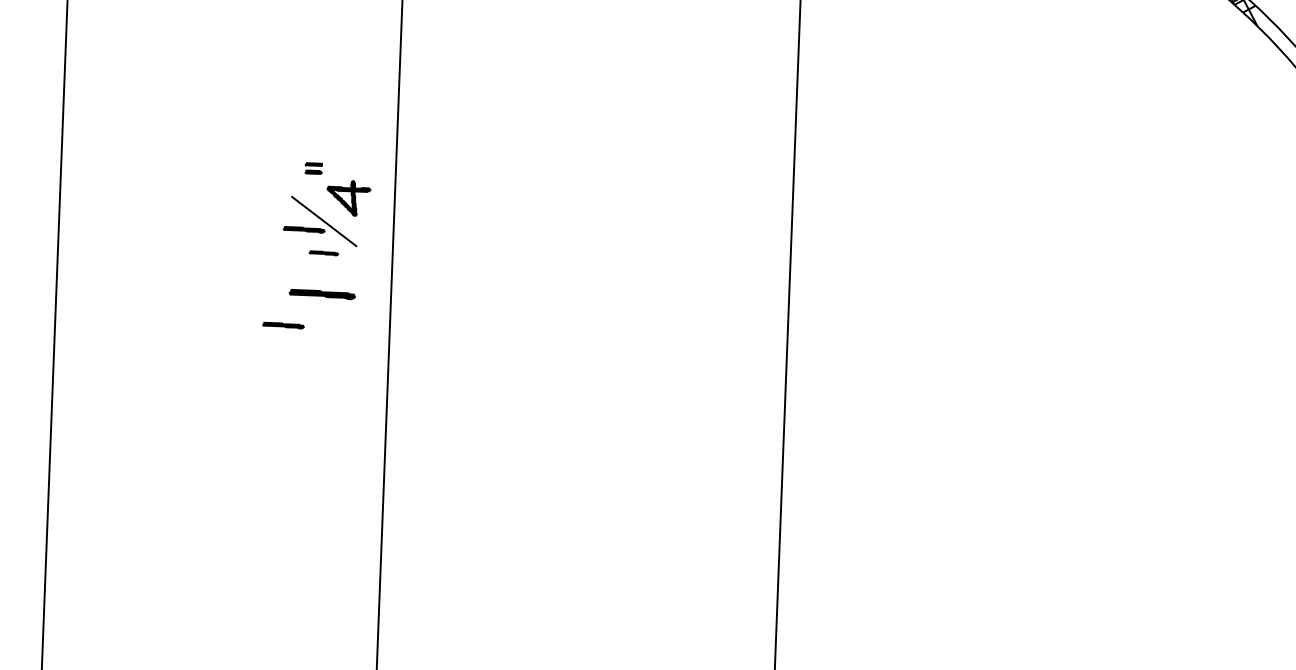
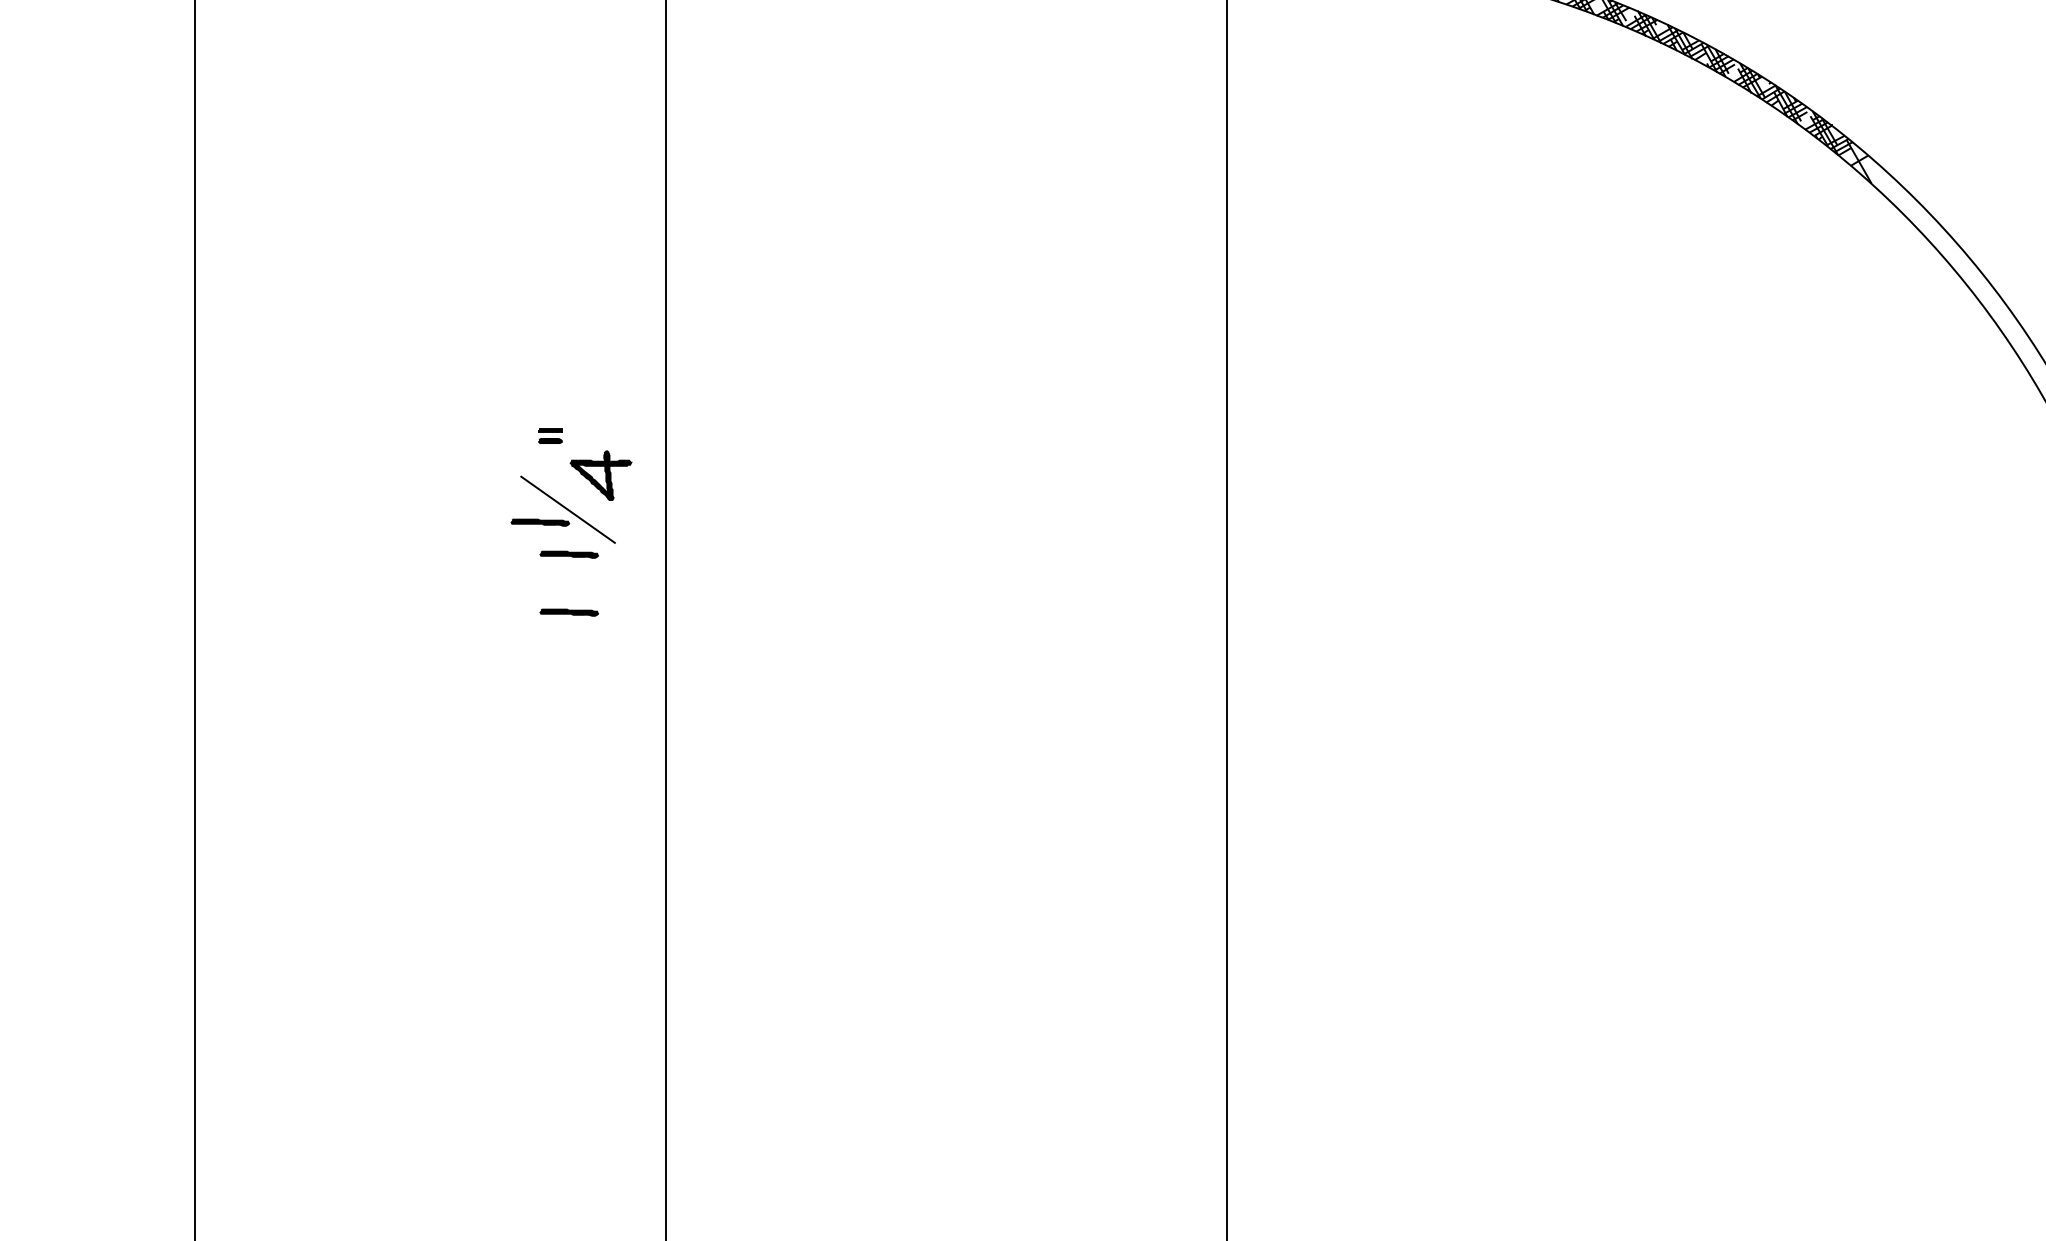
part: (323, 253) -> (568, 554), size x1.43
part: (321, 294) -> (568, 612), size x0.62
part: (282, 325) -> (515, 658), removed

